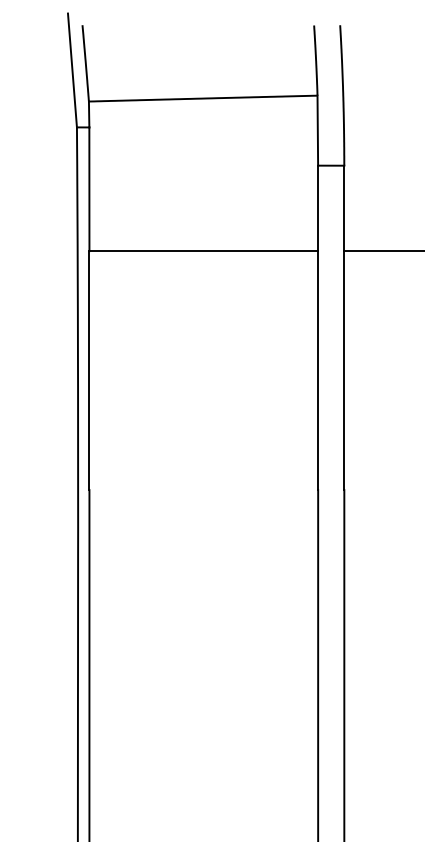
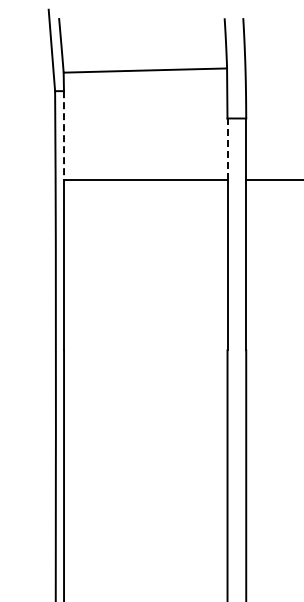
line: (90, 189) -> (64, 135), solid -> dashed
line: (318, 209) -> (227, 149), solid -> dashed

